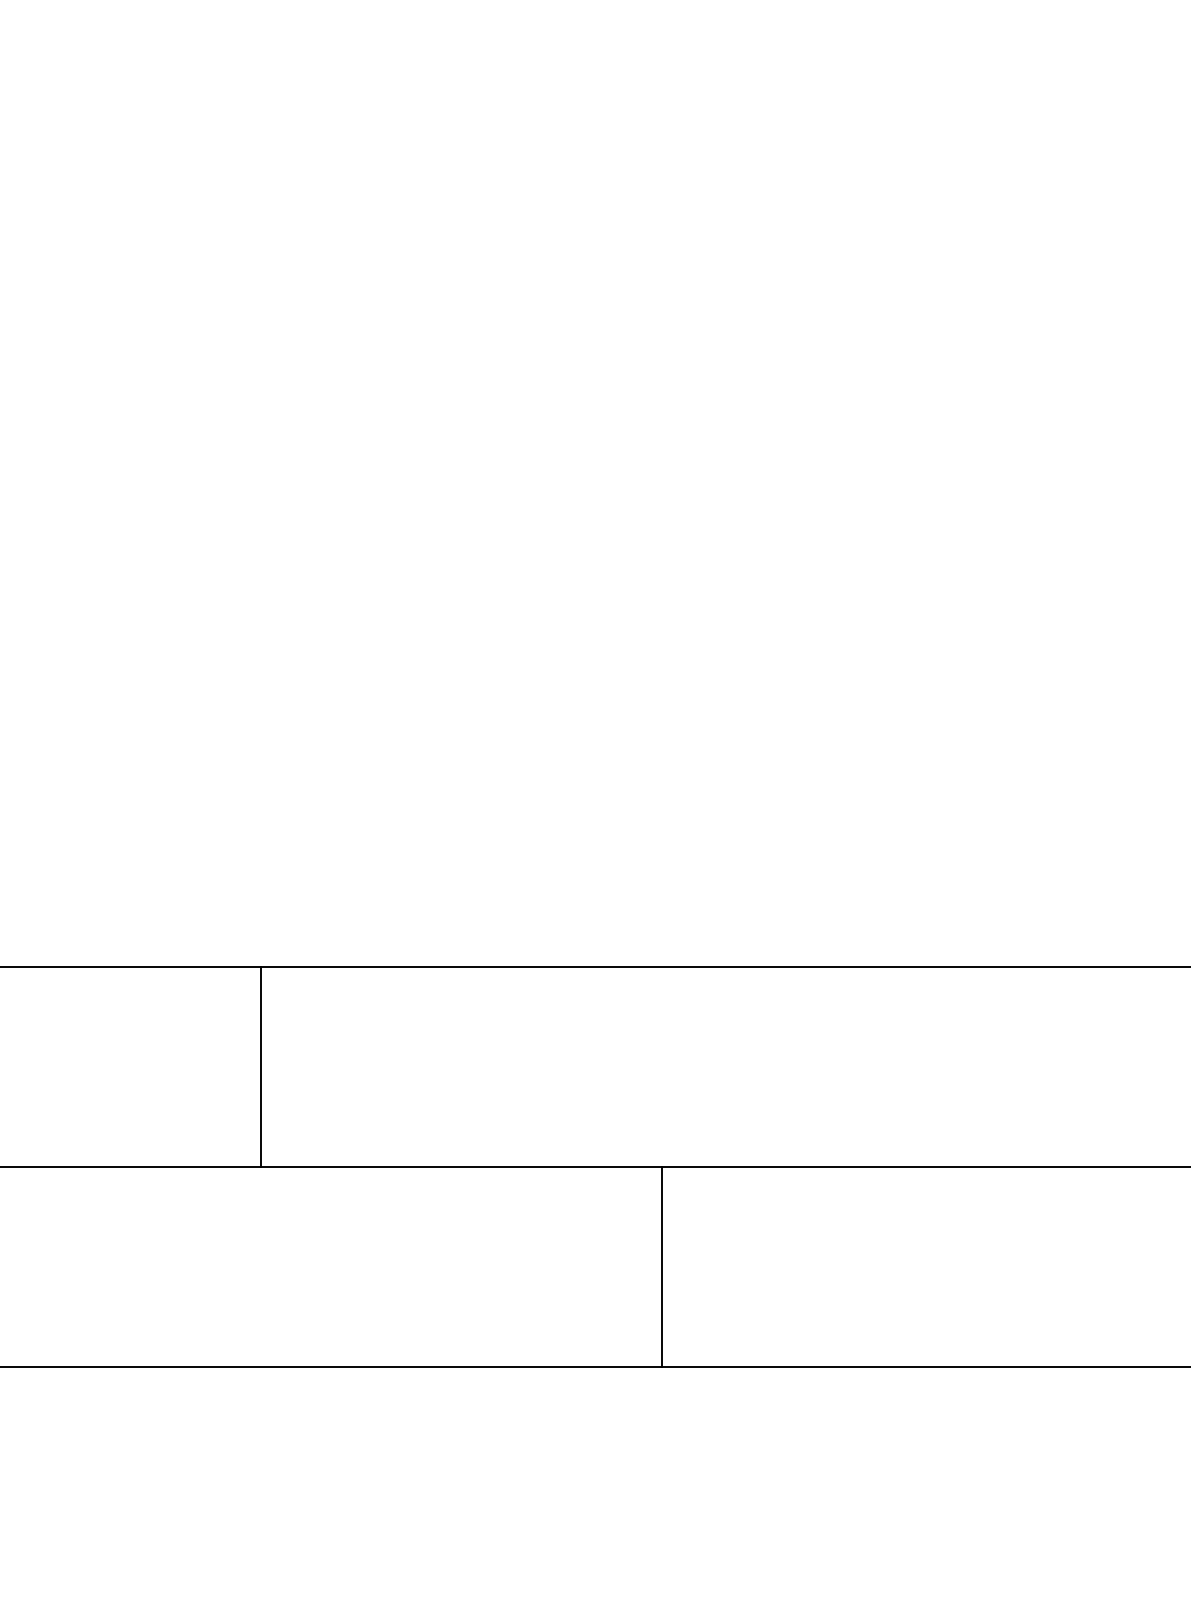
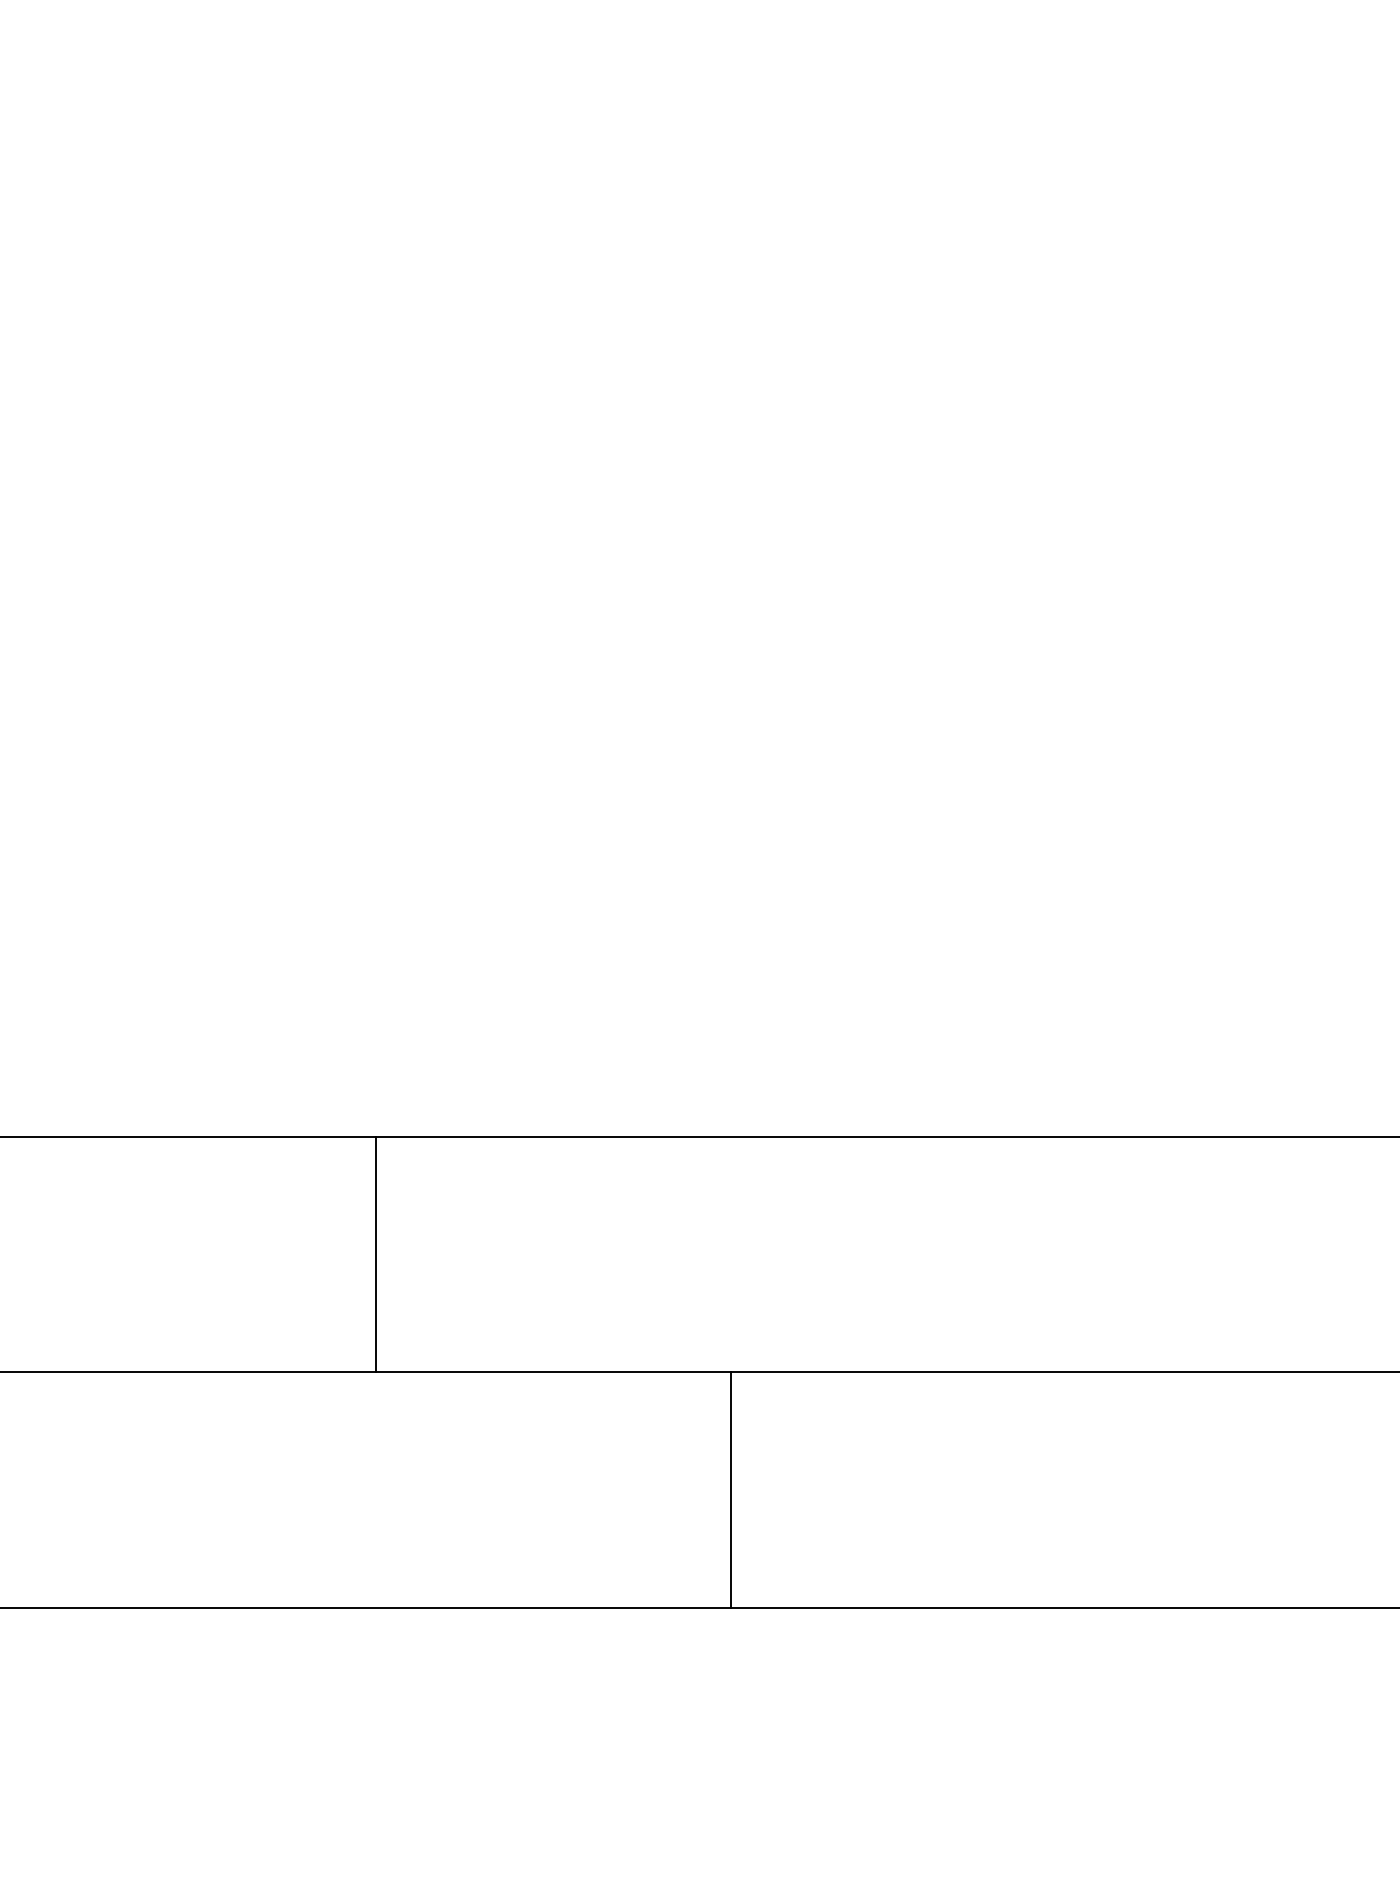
line: (260, 1066) -> (375, 1254), moved
line: (661, 1267) -> (730, 1490), moved

